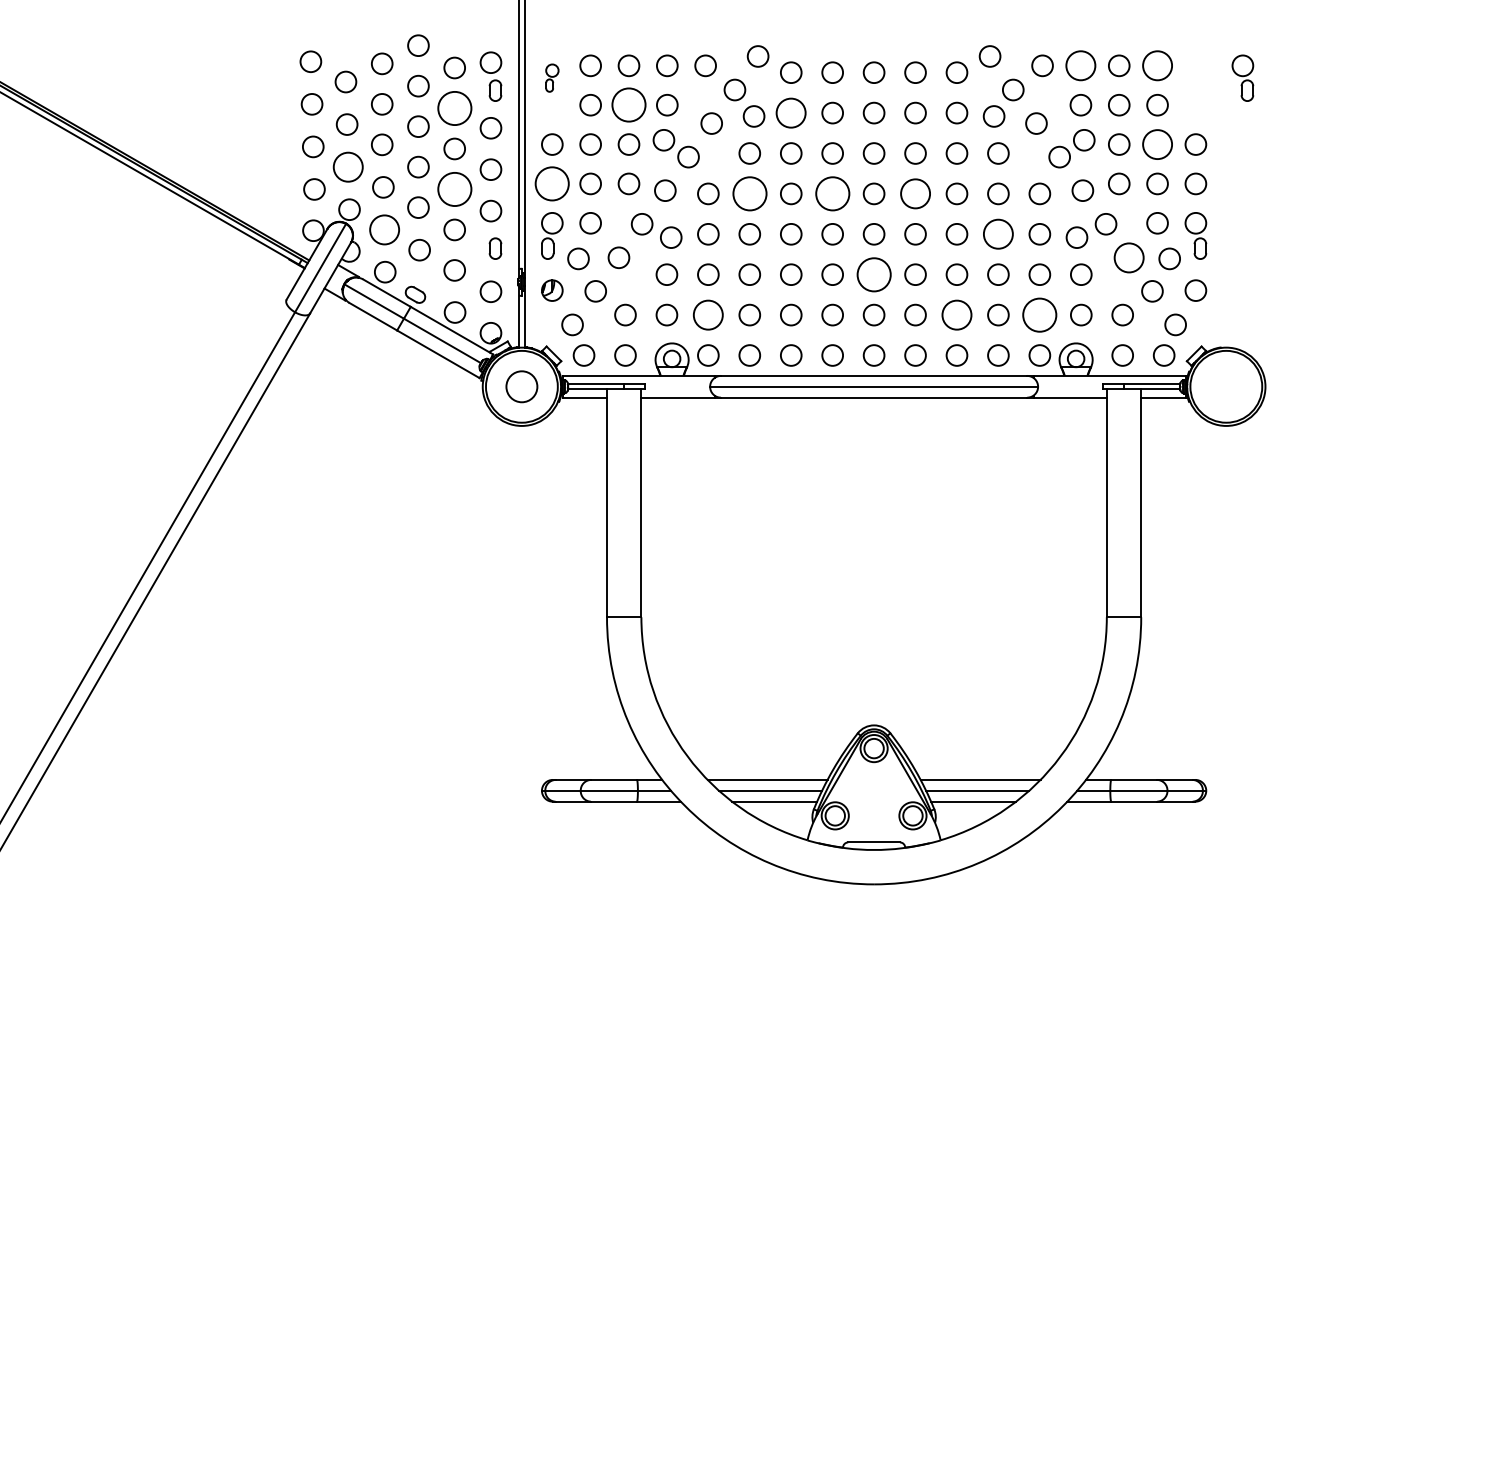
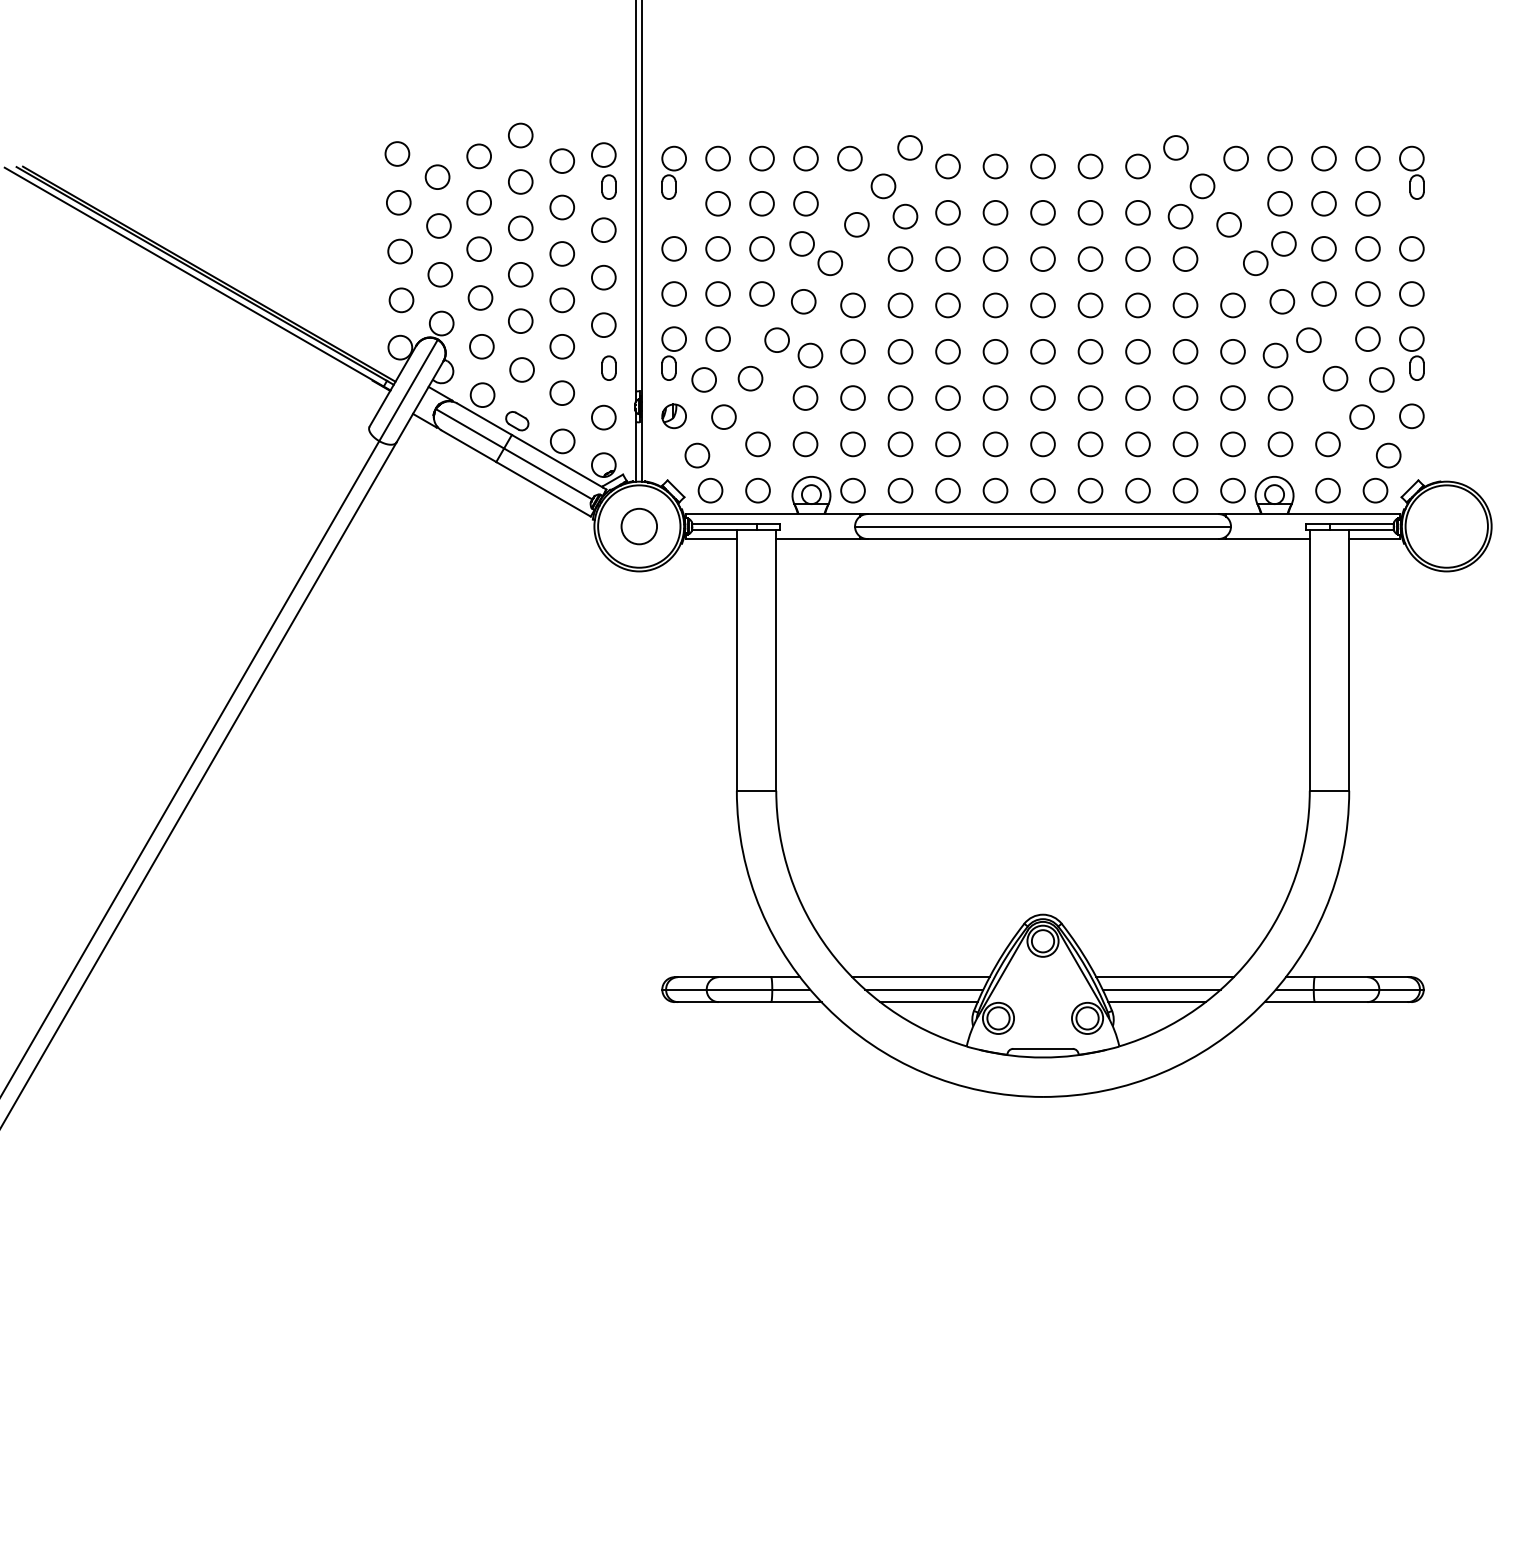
circle: (1080, 65) -> (1279, 158), size x0.71
circle: (1157, 65) -> (1367, 158), size x0.71
part: (552, 77) -> (674, 172), size x1.67
part: (1242, 77) -> (1411, 172), moved
circle: (628, 105) -> (761, 204), size x0.62
circle: (454, 108) -> (562, 207), size x0.62
circle: (791, 112) -> (948, 212), size x0.71
circle: (1157, 144) -> (1367, 248), size x0.71
circle: (348, 166) -> (440, 274), size x0.71
circle: (552, 183) -> (674, 293), size x0.62
circle: (454, 189) -> (562, 300), size x0.62
circle: (749, 193) -> (900, 304), size x0.62
circle: (832, 193) -> (995, 304), size x0.62
circle: (915, 193) -> (1090, 304), size x0.71
circle: (384, 229) -> (481, 346), size x0.71
circle: (998, 234) -> (1185, 351), size x0.71
circle: (1129, 257) -> (1335, 378), size x0.71
circle: (873, 274) -> (1042, 397), size x0.62
circle: (708, 314) -> (853, 443), size x0.71
circle: (956, 314) -> (1137, 443), size x0.71
circle: (1039, 314) -> (1232, 443), size x0.62

